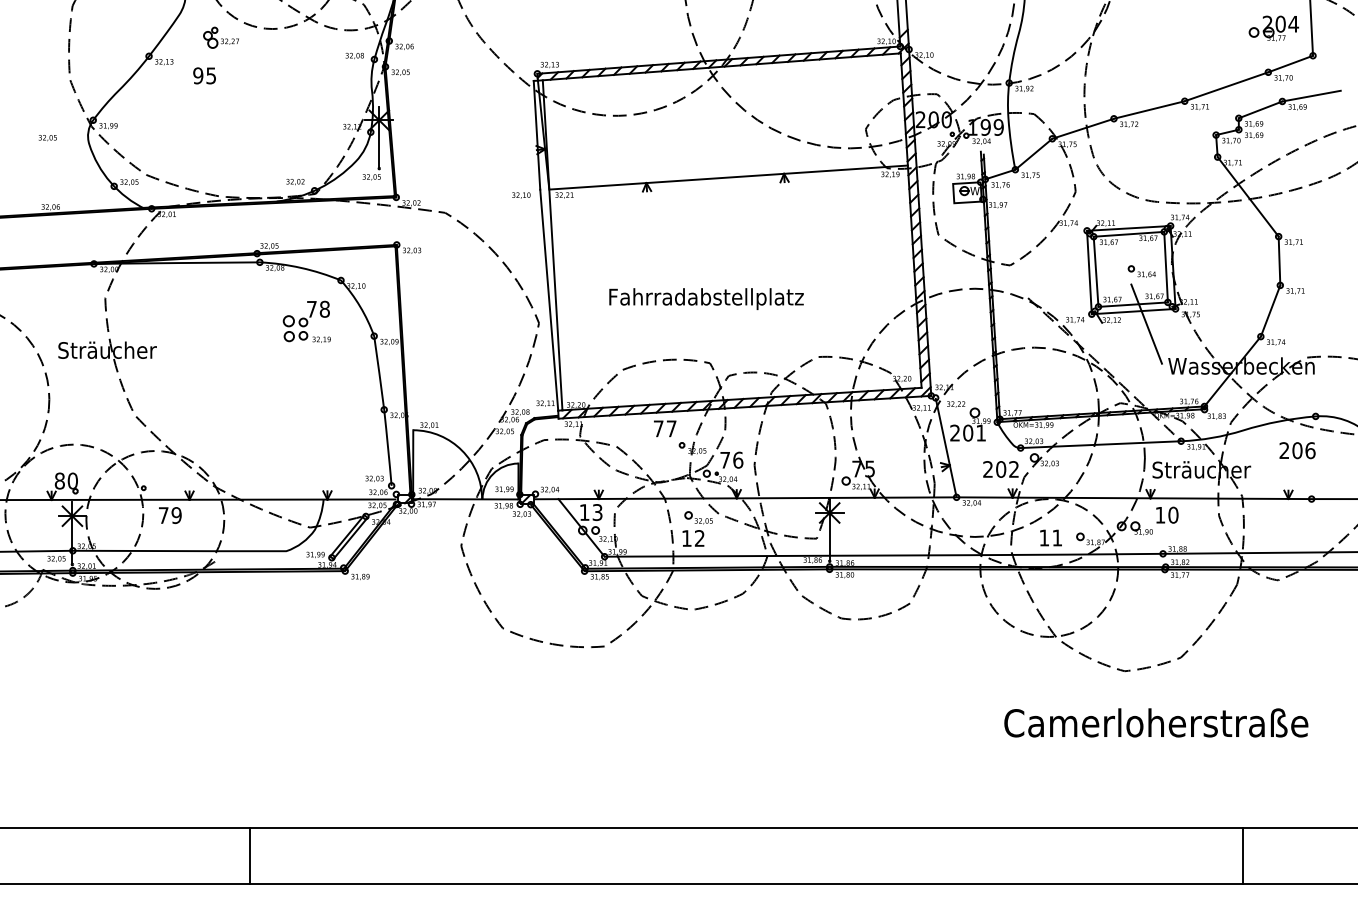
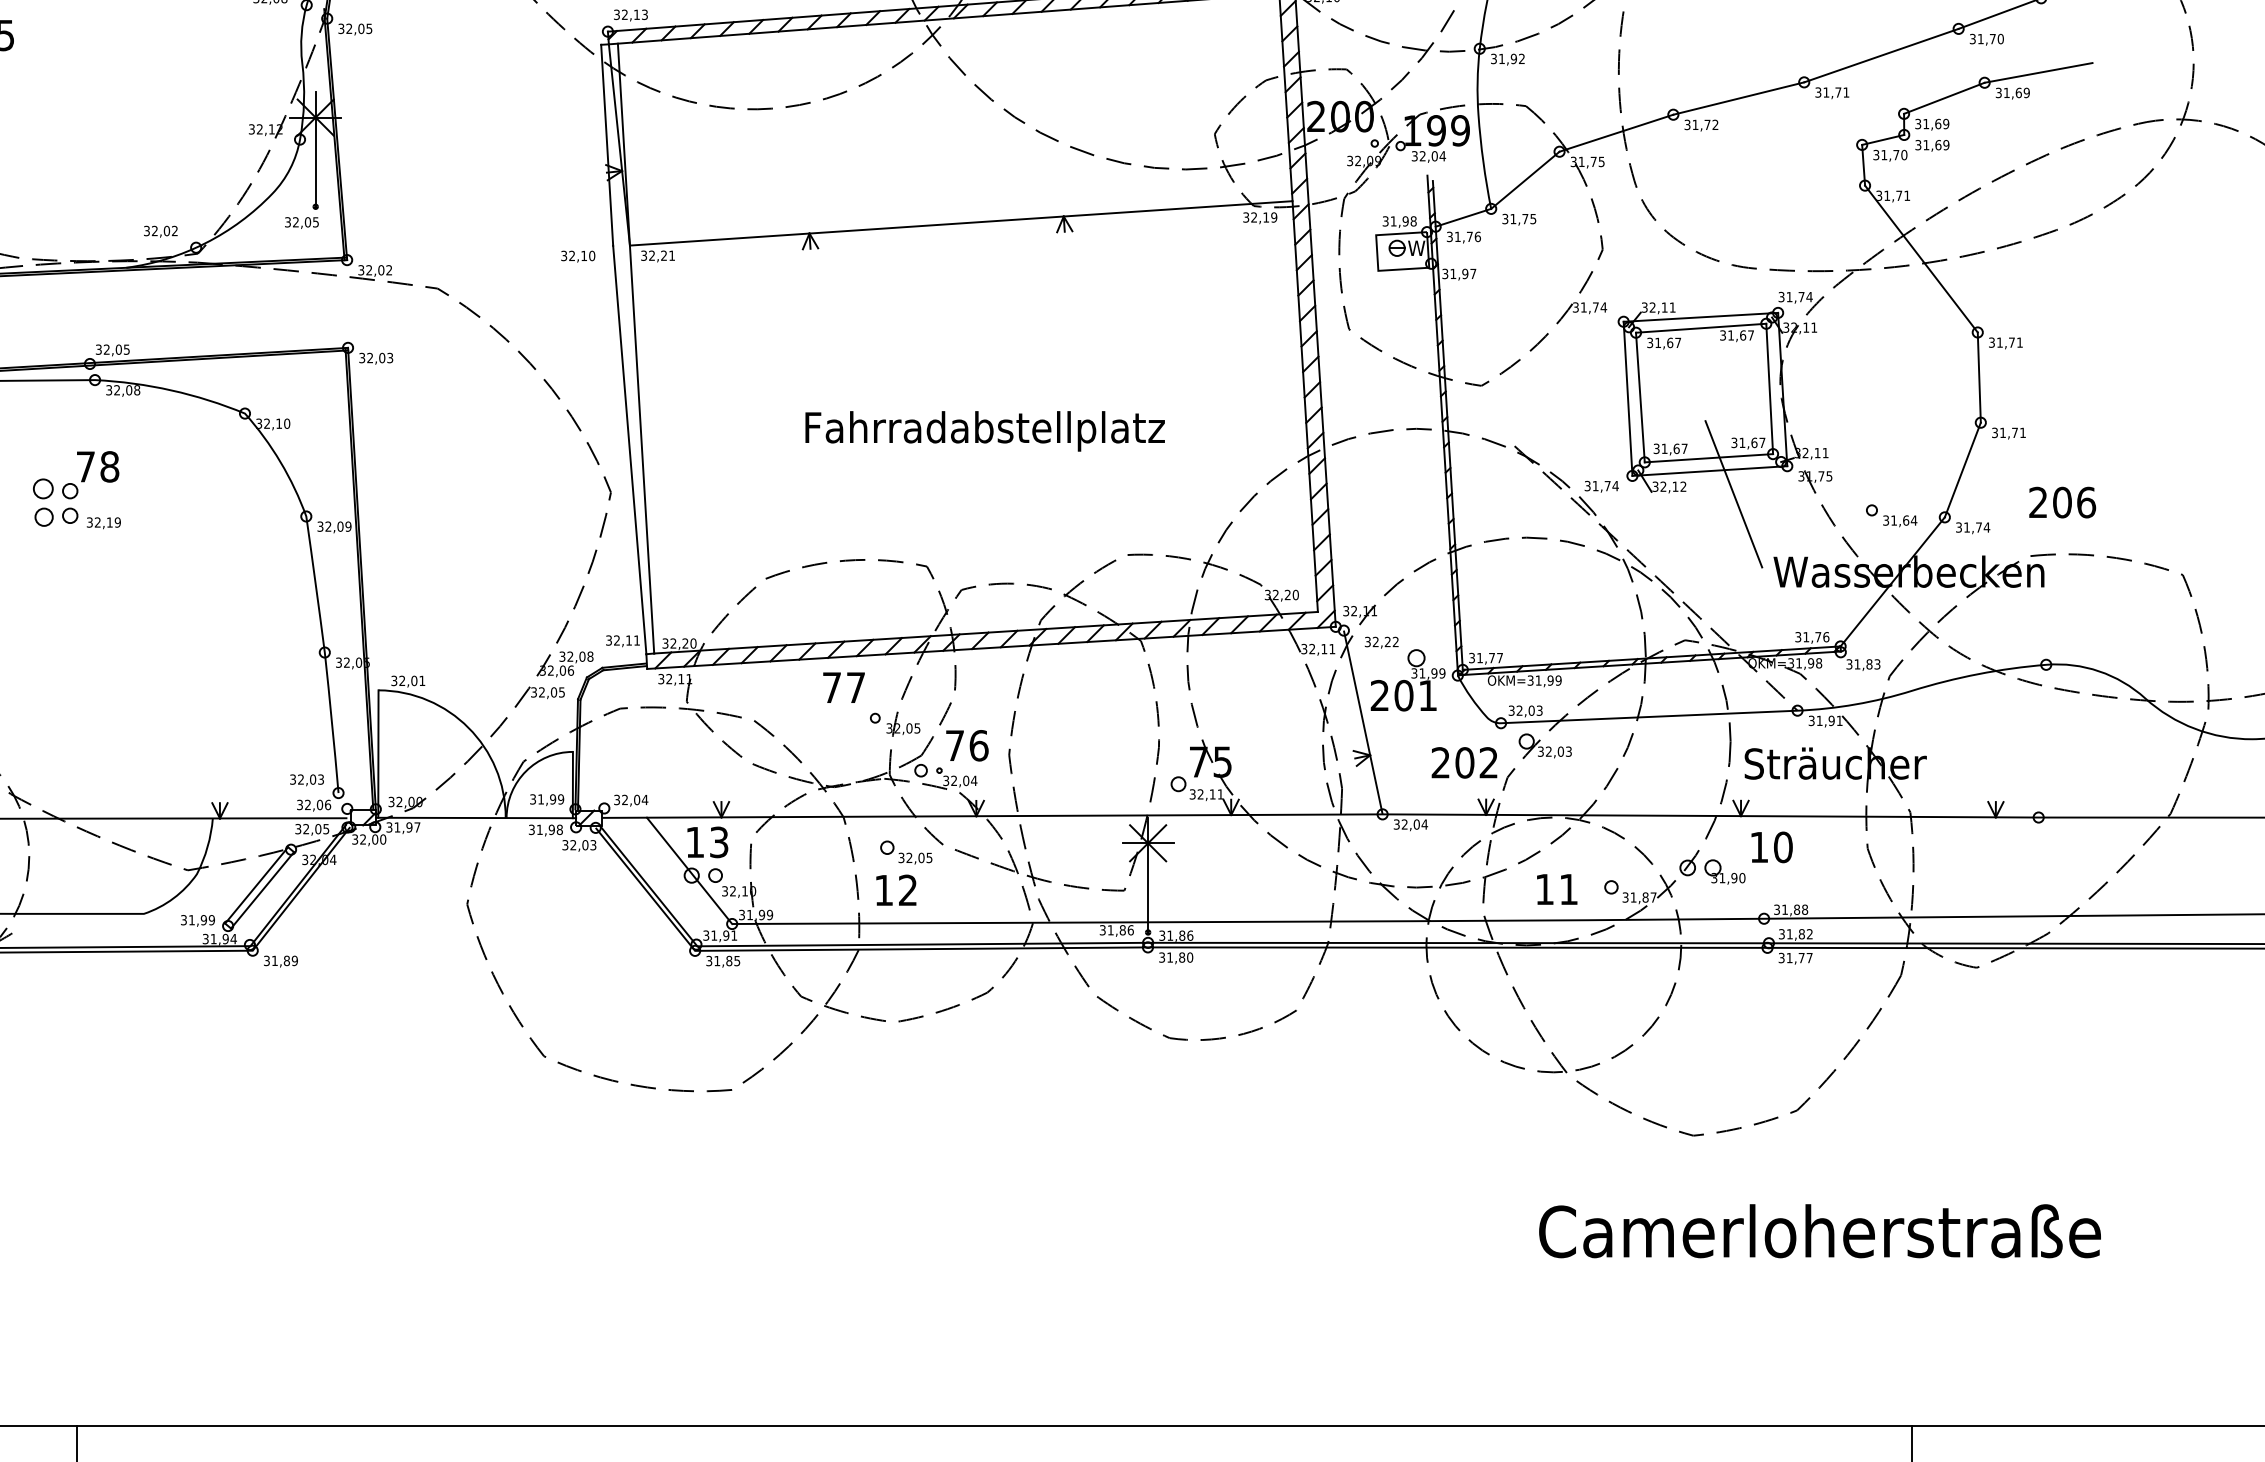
part: (1141, 271) -> (1890, 515), moved
text: (706, 298) -> (985, 430), moved
part: (306, 321) -> (75, 489), moved
text: (1297, 450) -> (2062, 502), moved
text: (1156, 722) -> (1820, 1230), moved

